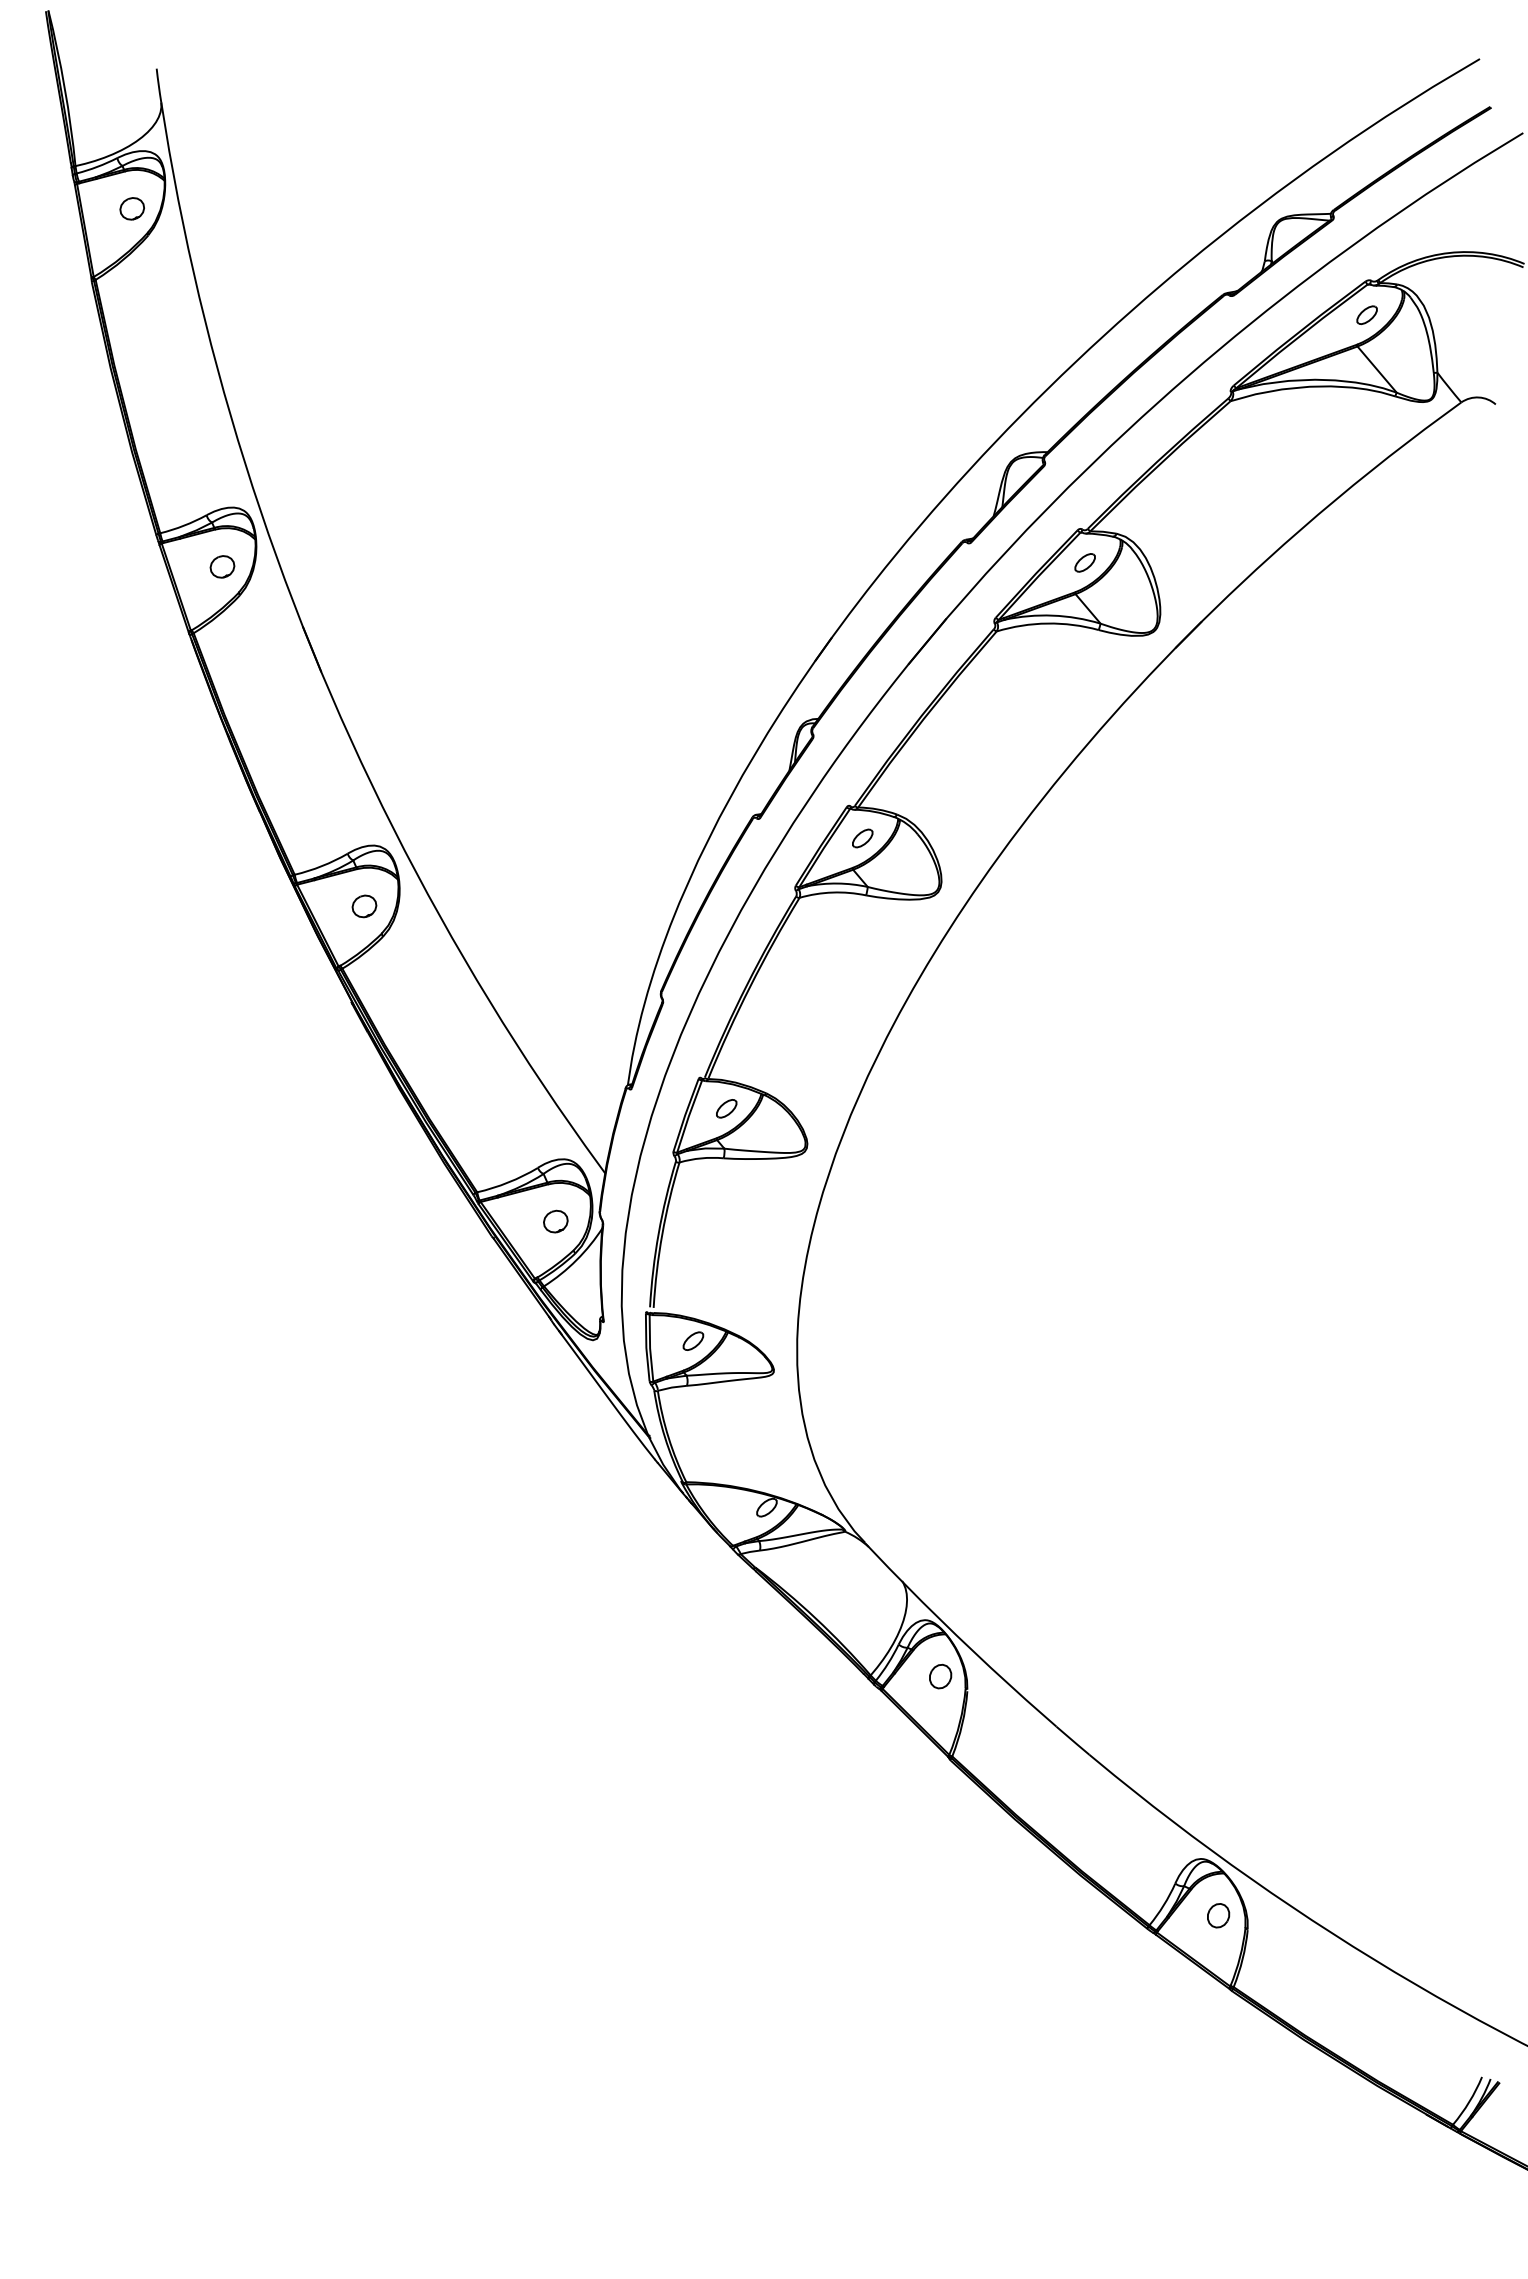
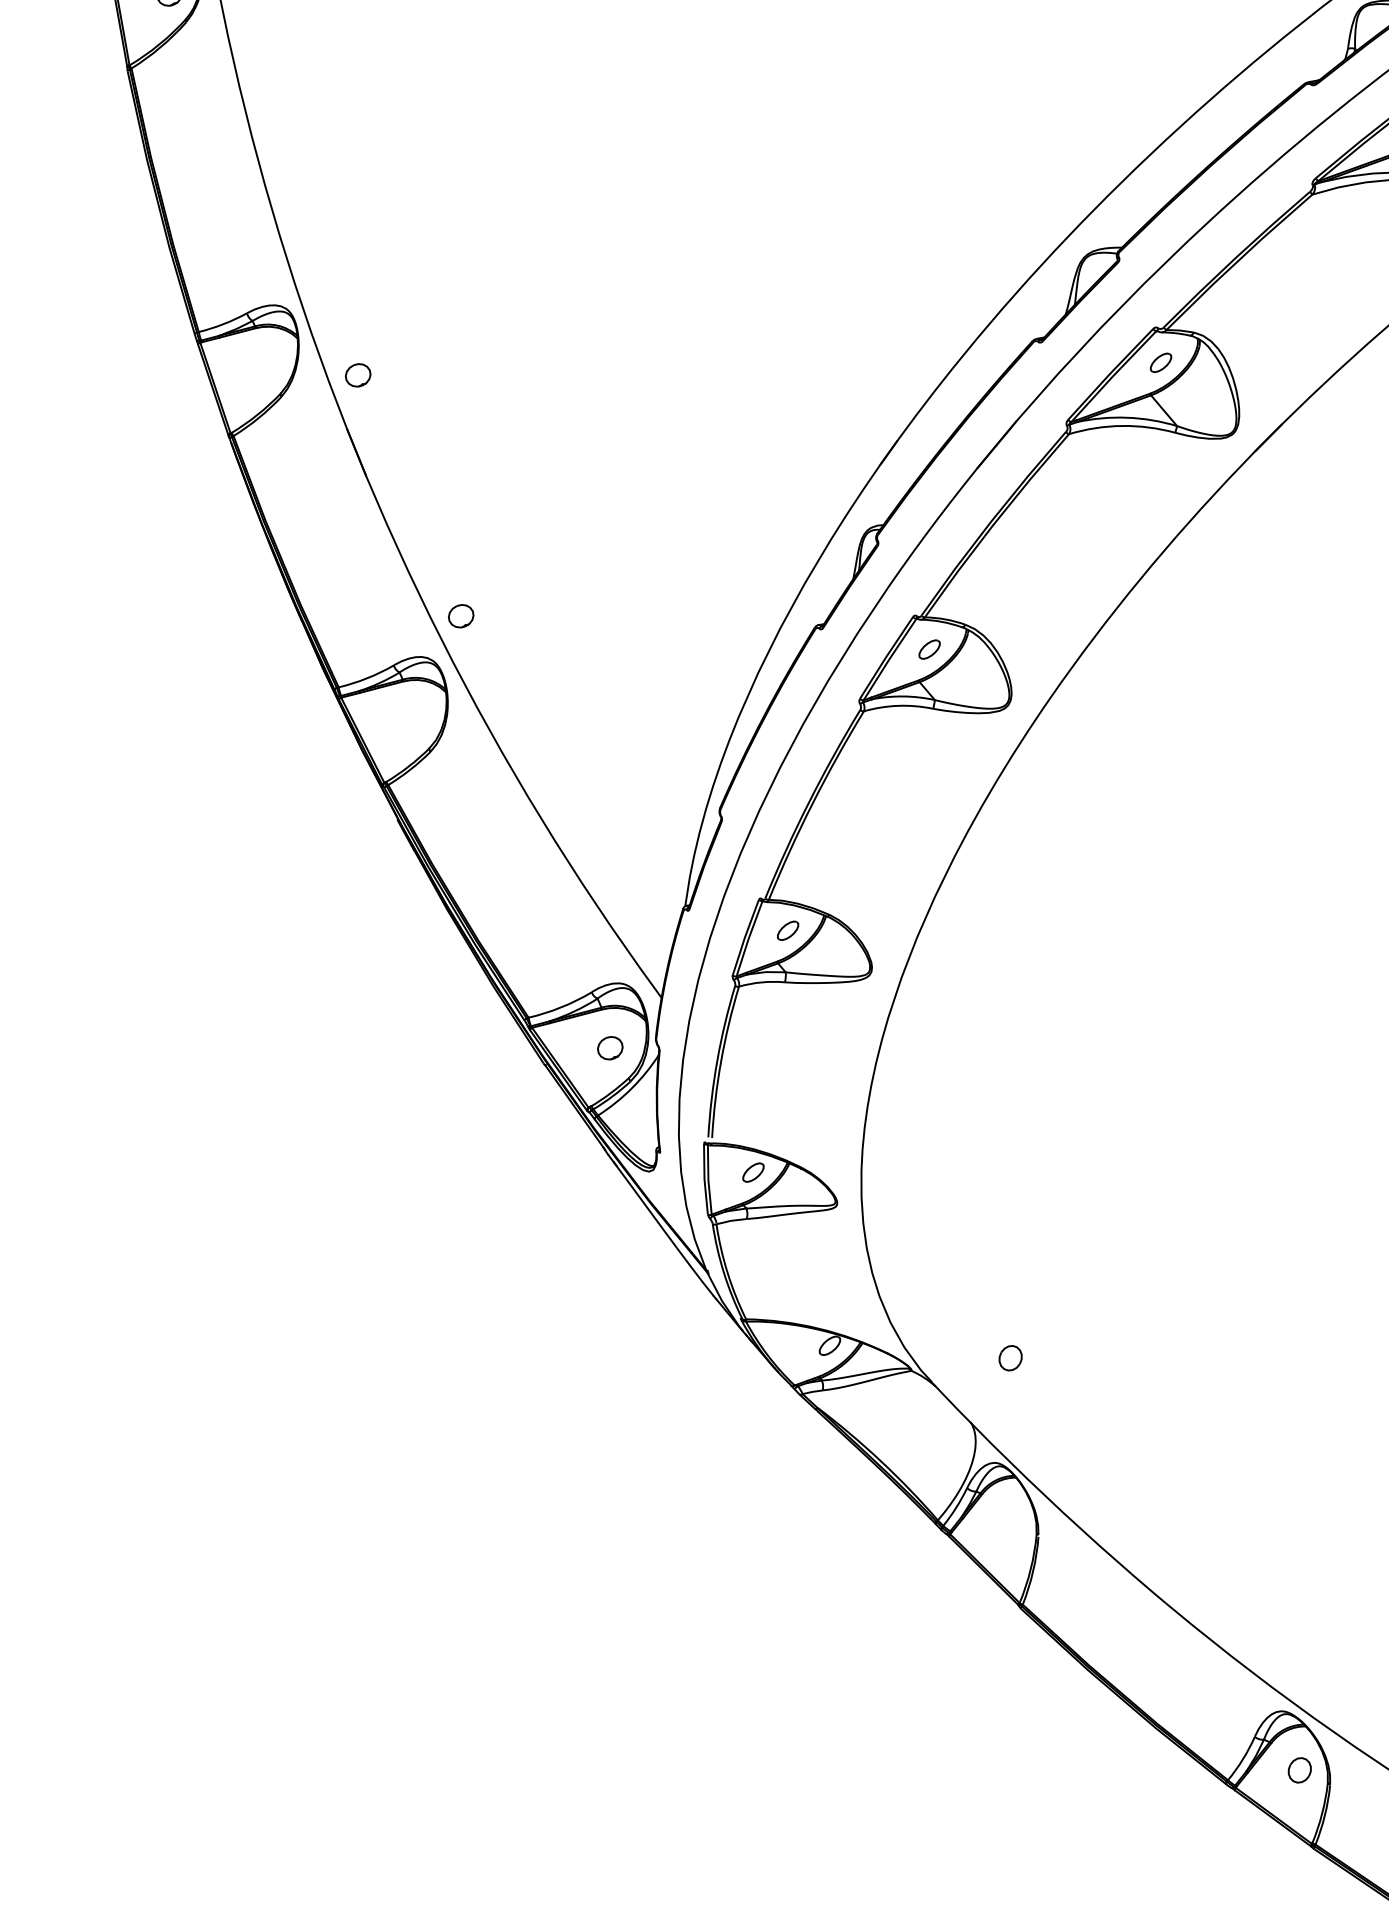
part: (222, 566) -> (358, 374), moved
part: (364, 906) -> (461, 616), moved
part: (940, 1676) -> (1010, 1358), moved

